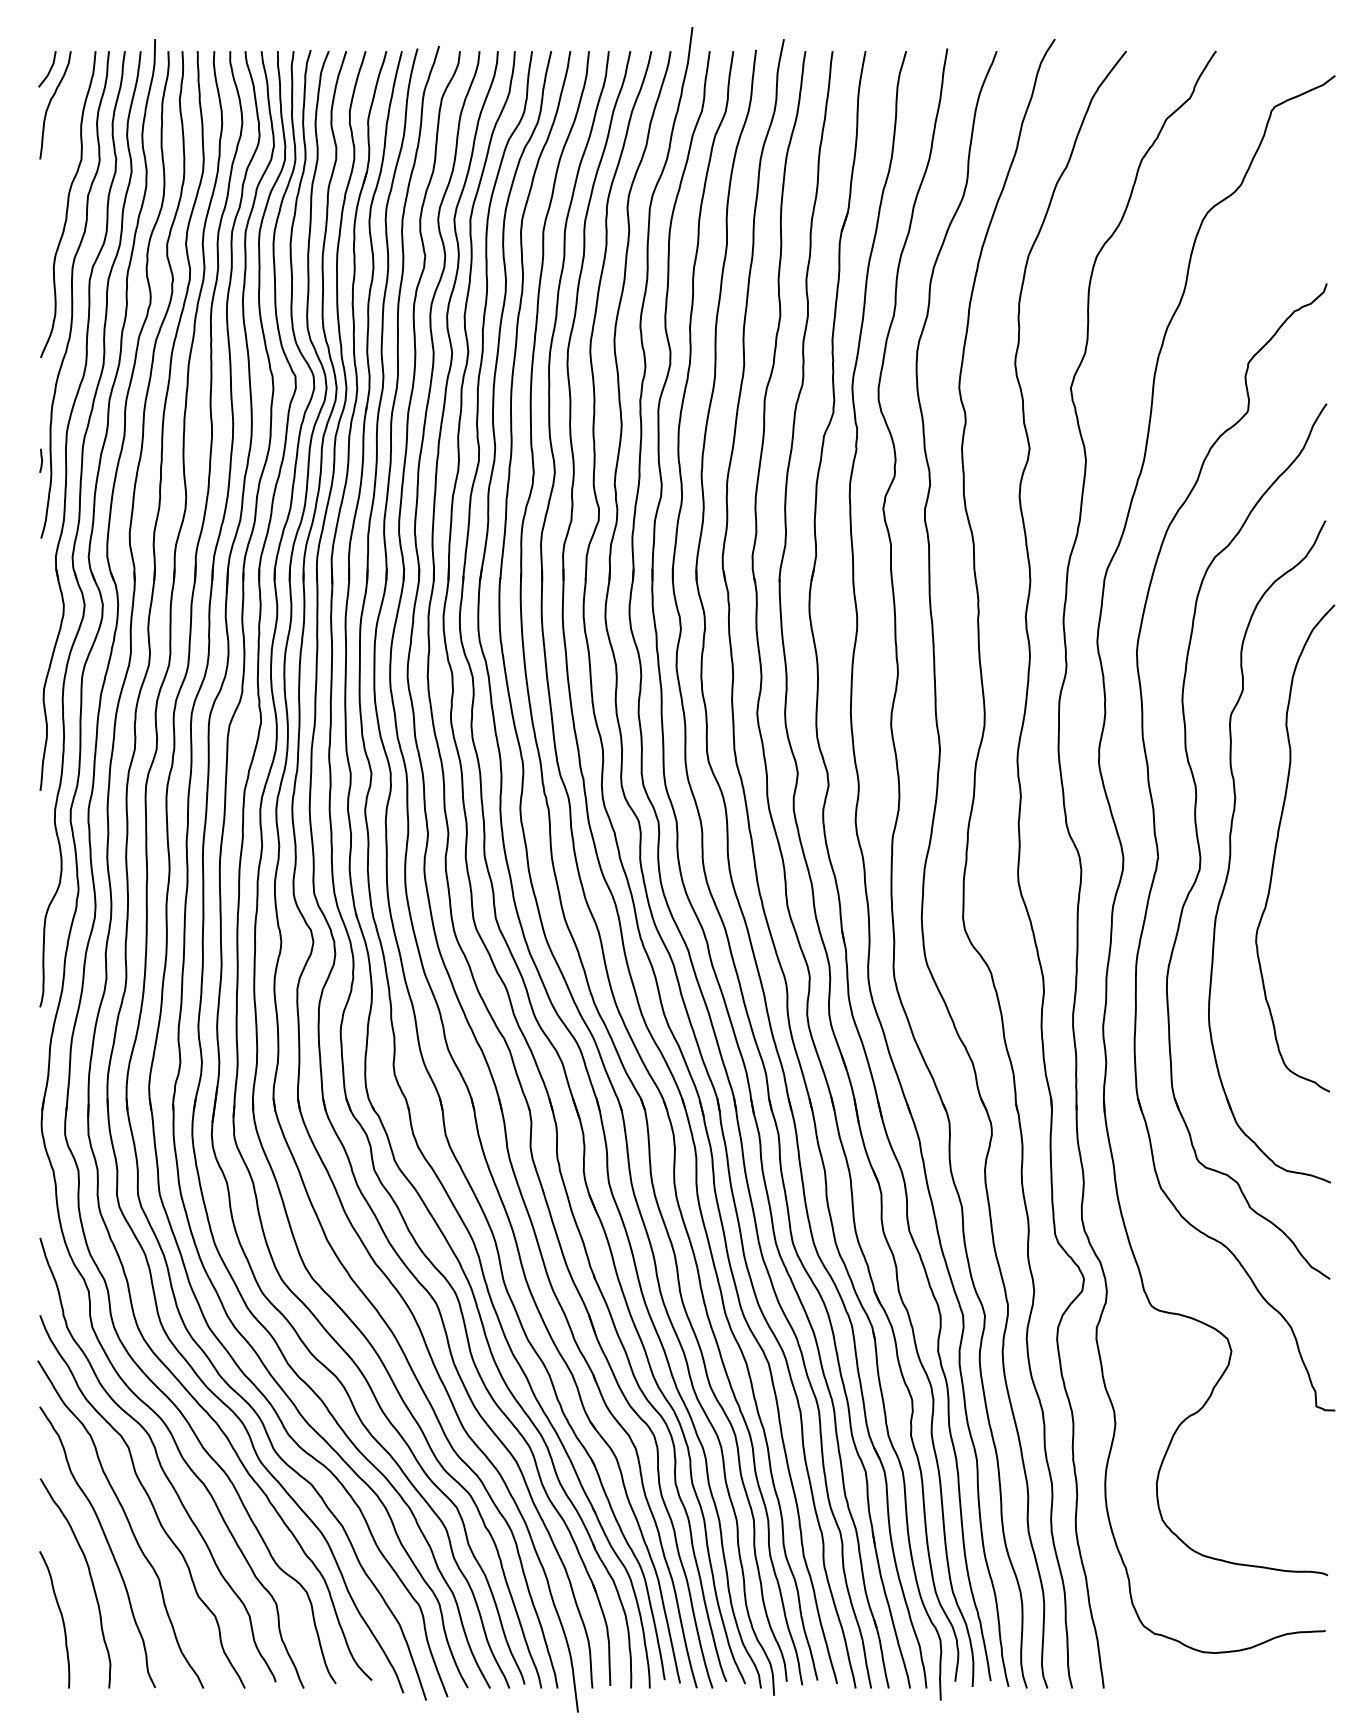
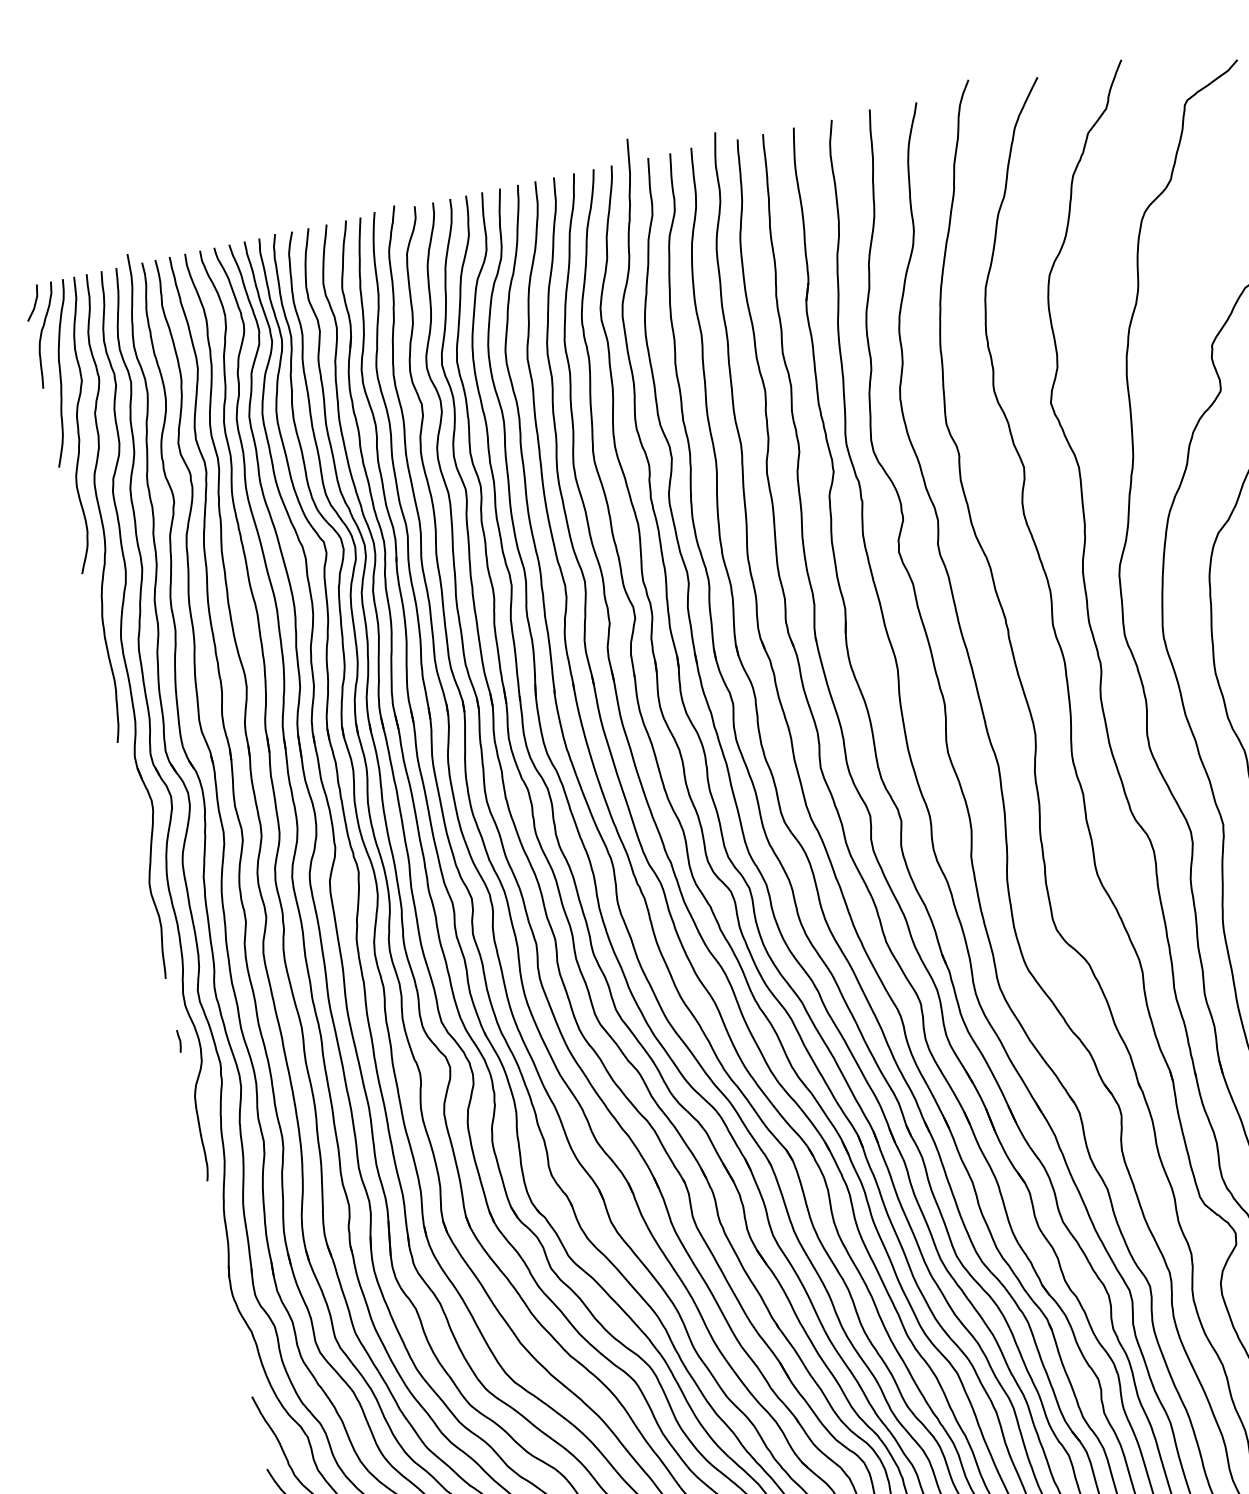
curve: (61, 147) -> (60, 373), added
line: (41, 460) -> (179, 1040), moved

